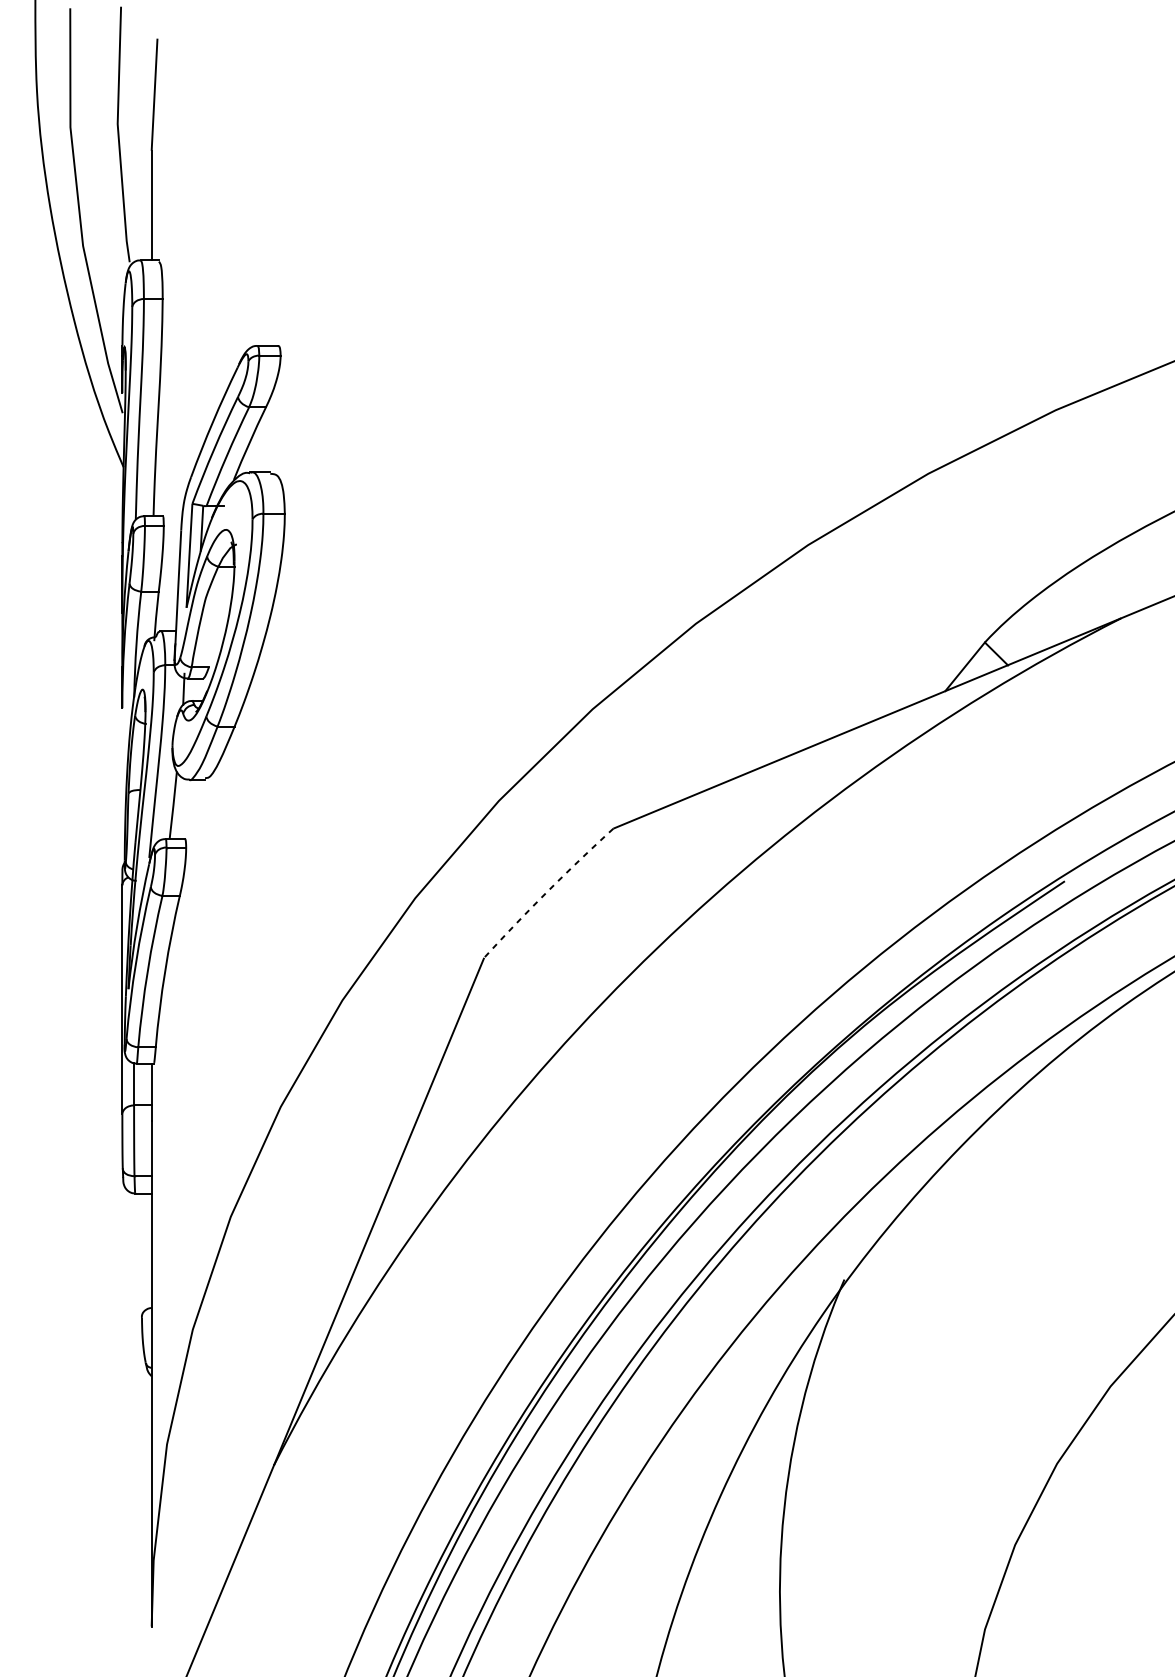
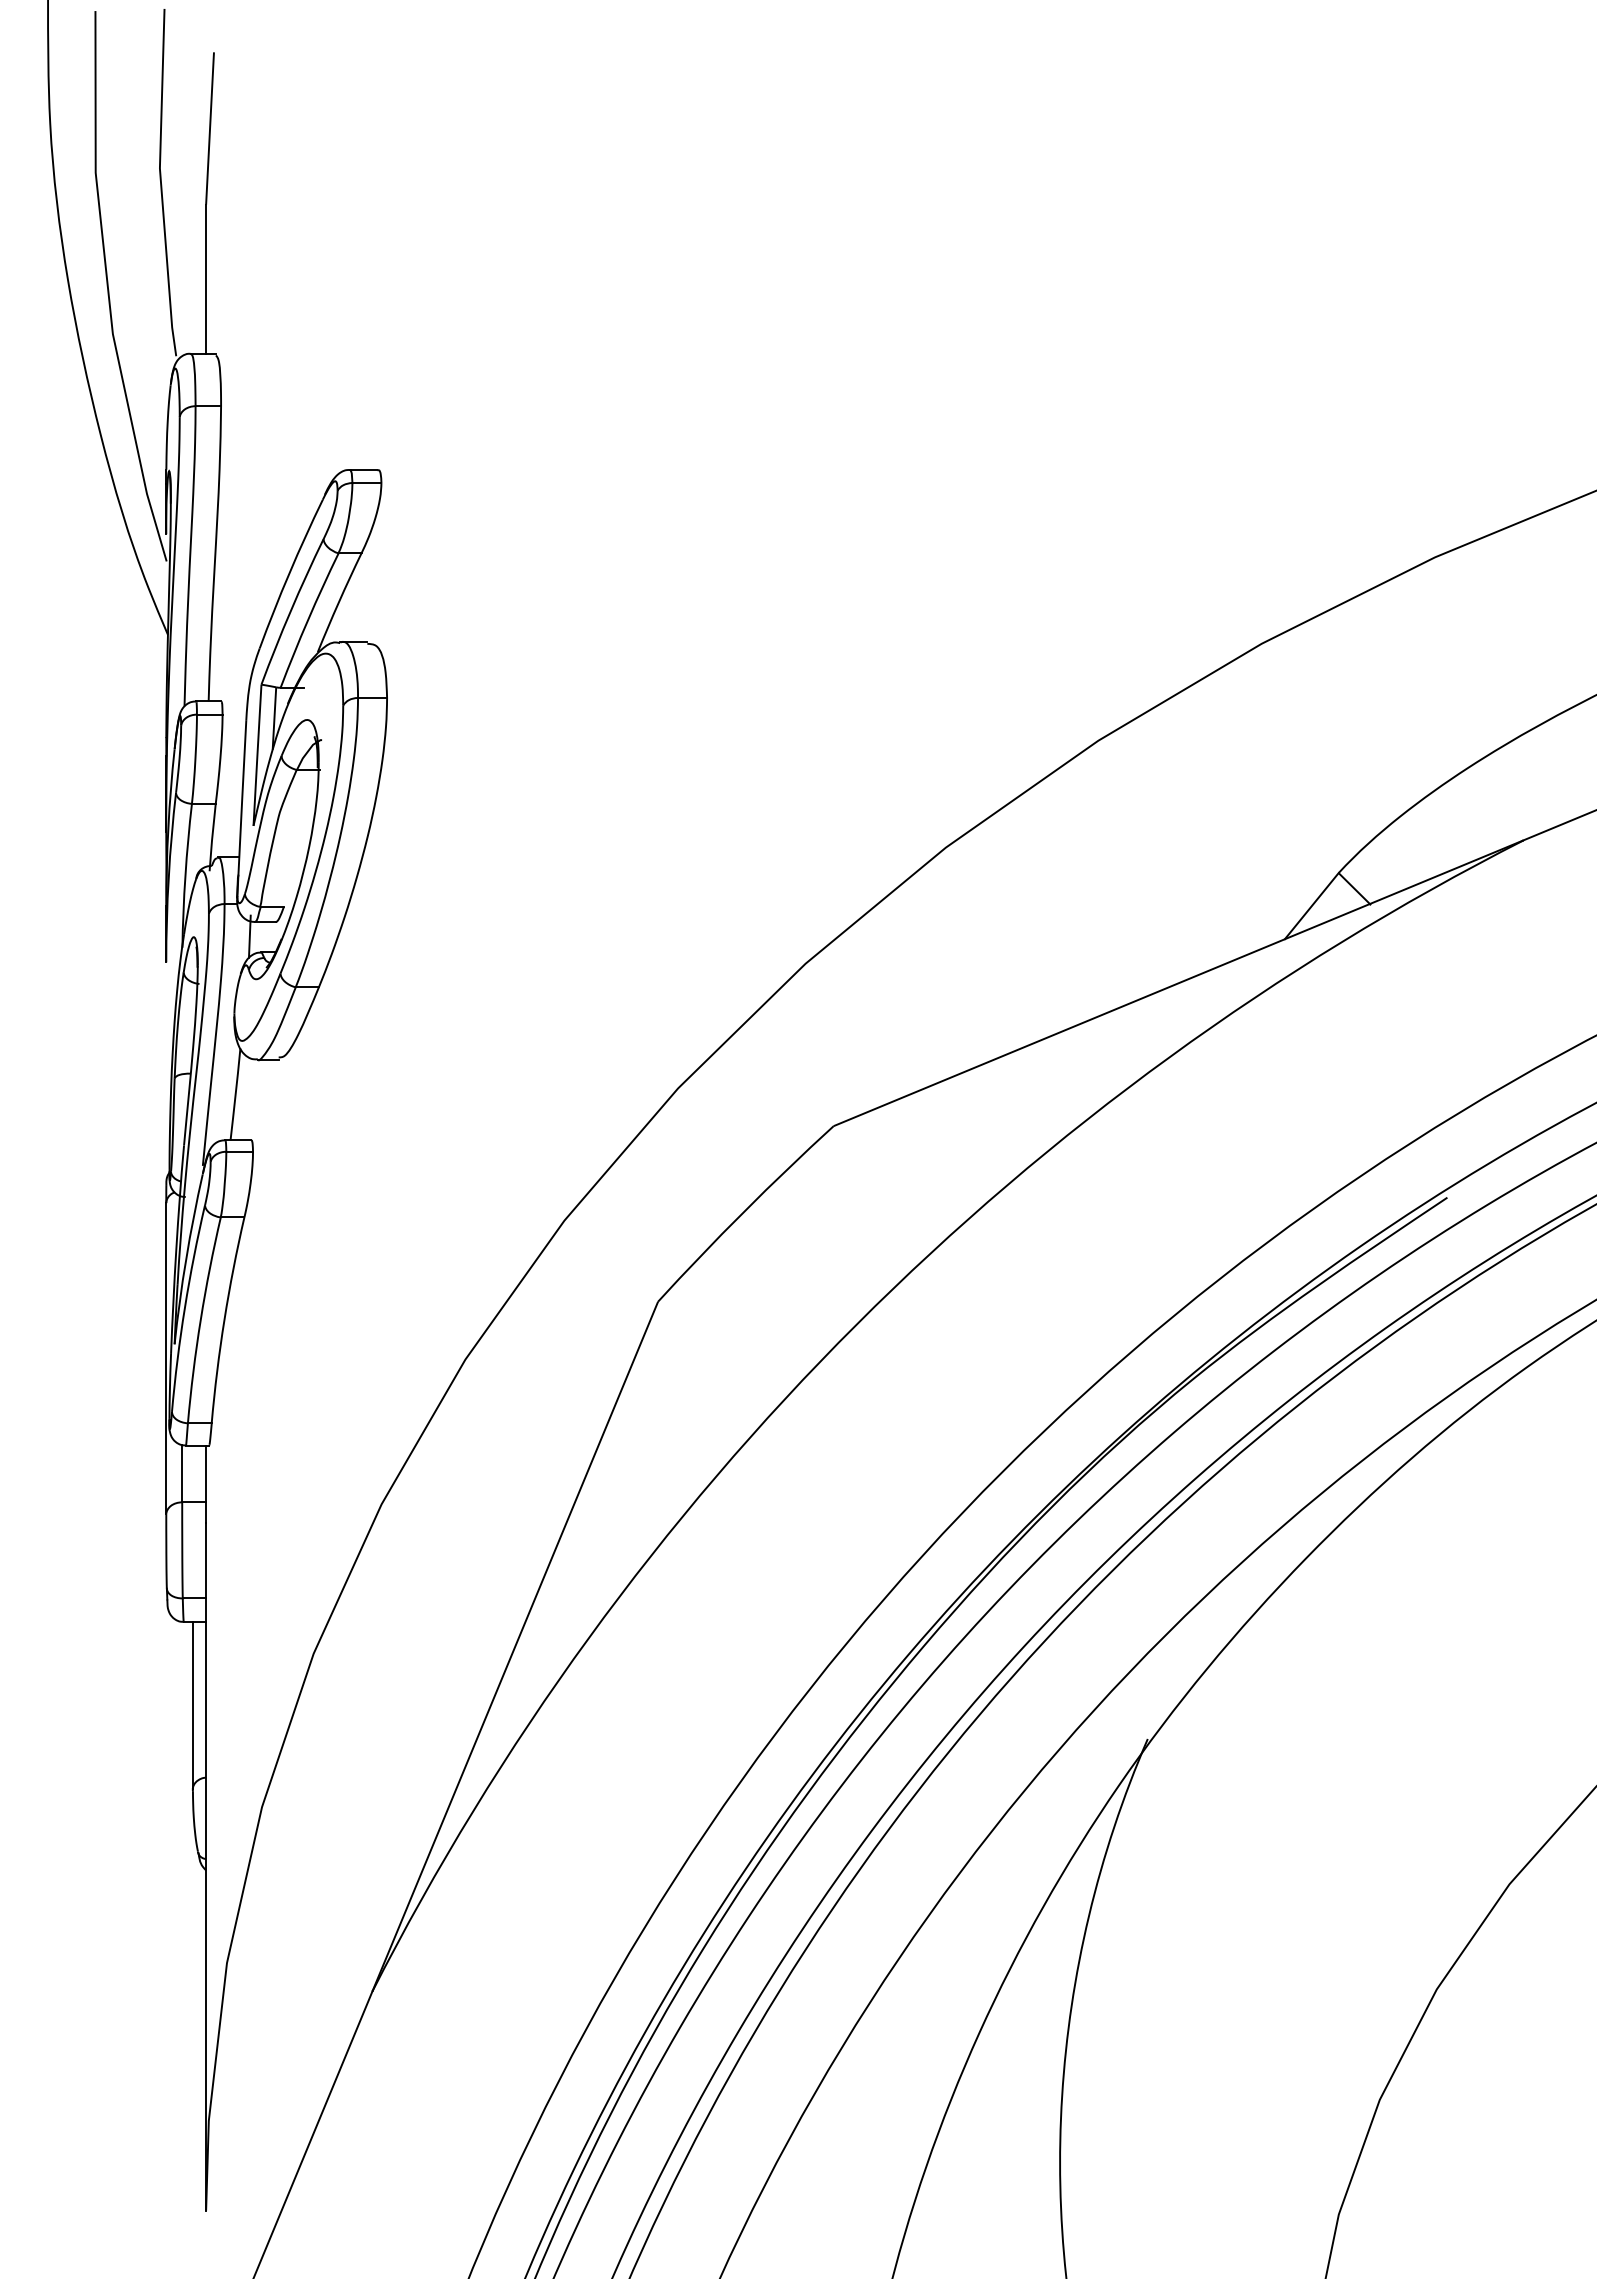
arc: (547, 892) -> (743, 1212), dashed -> solid
line: (141, 1254) -> (192, 1705), added

